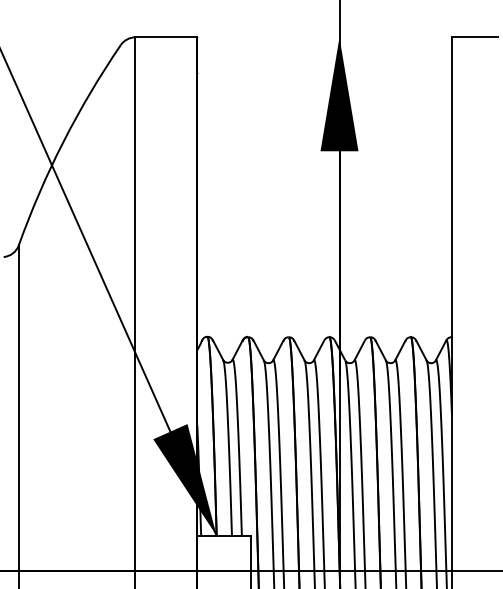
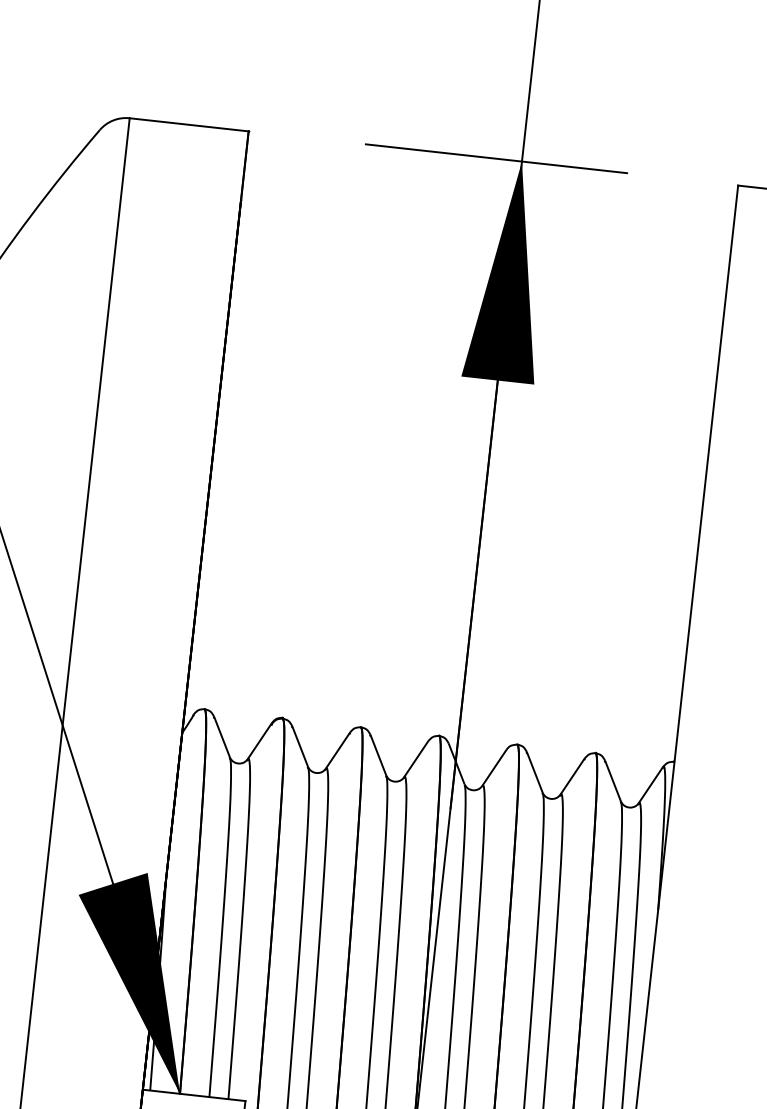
line: (326, 37) -> (496, 159), added

